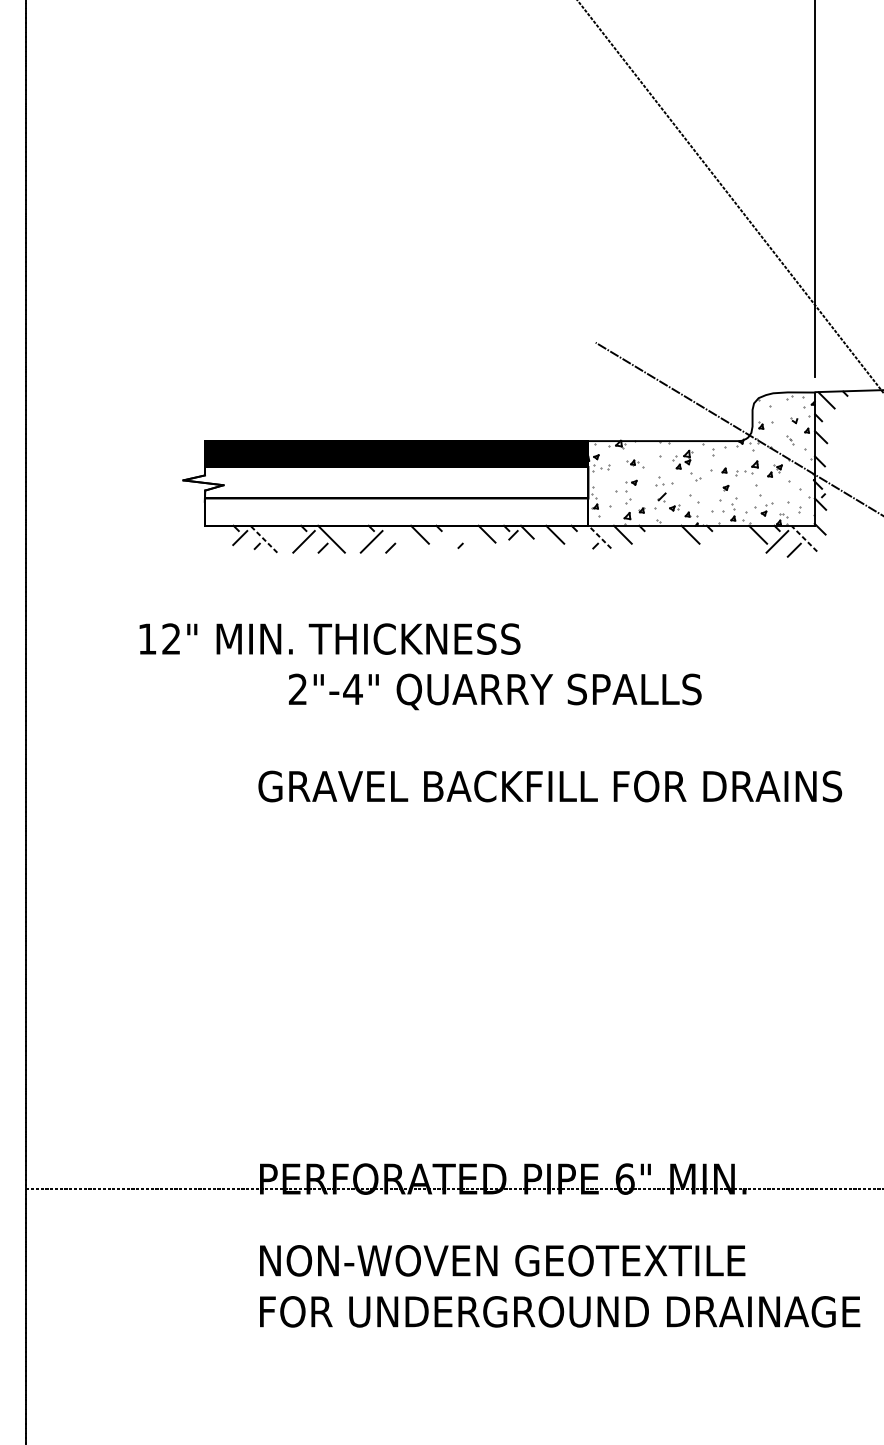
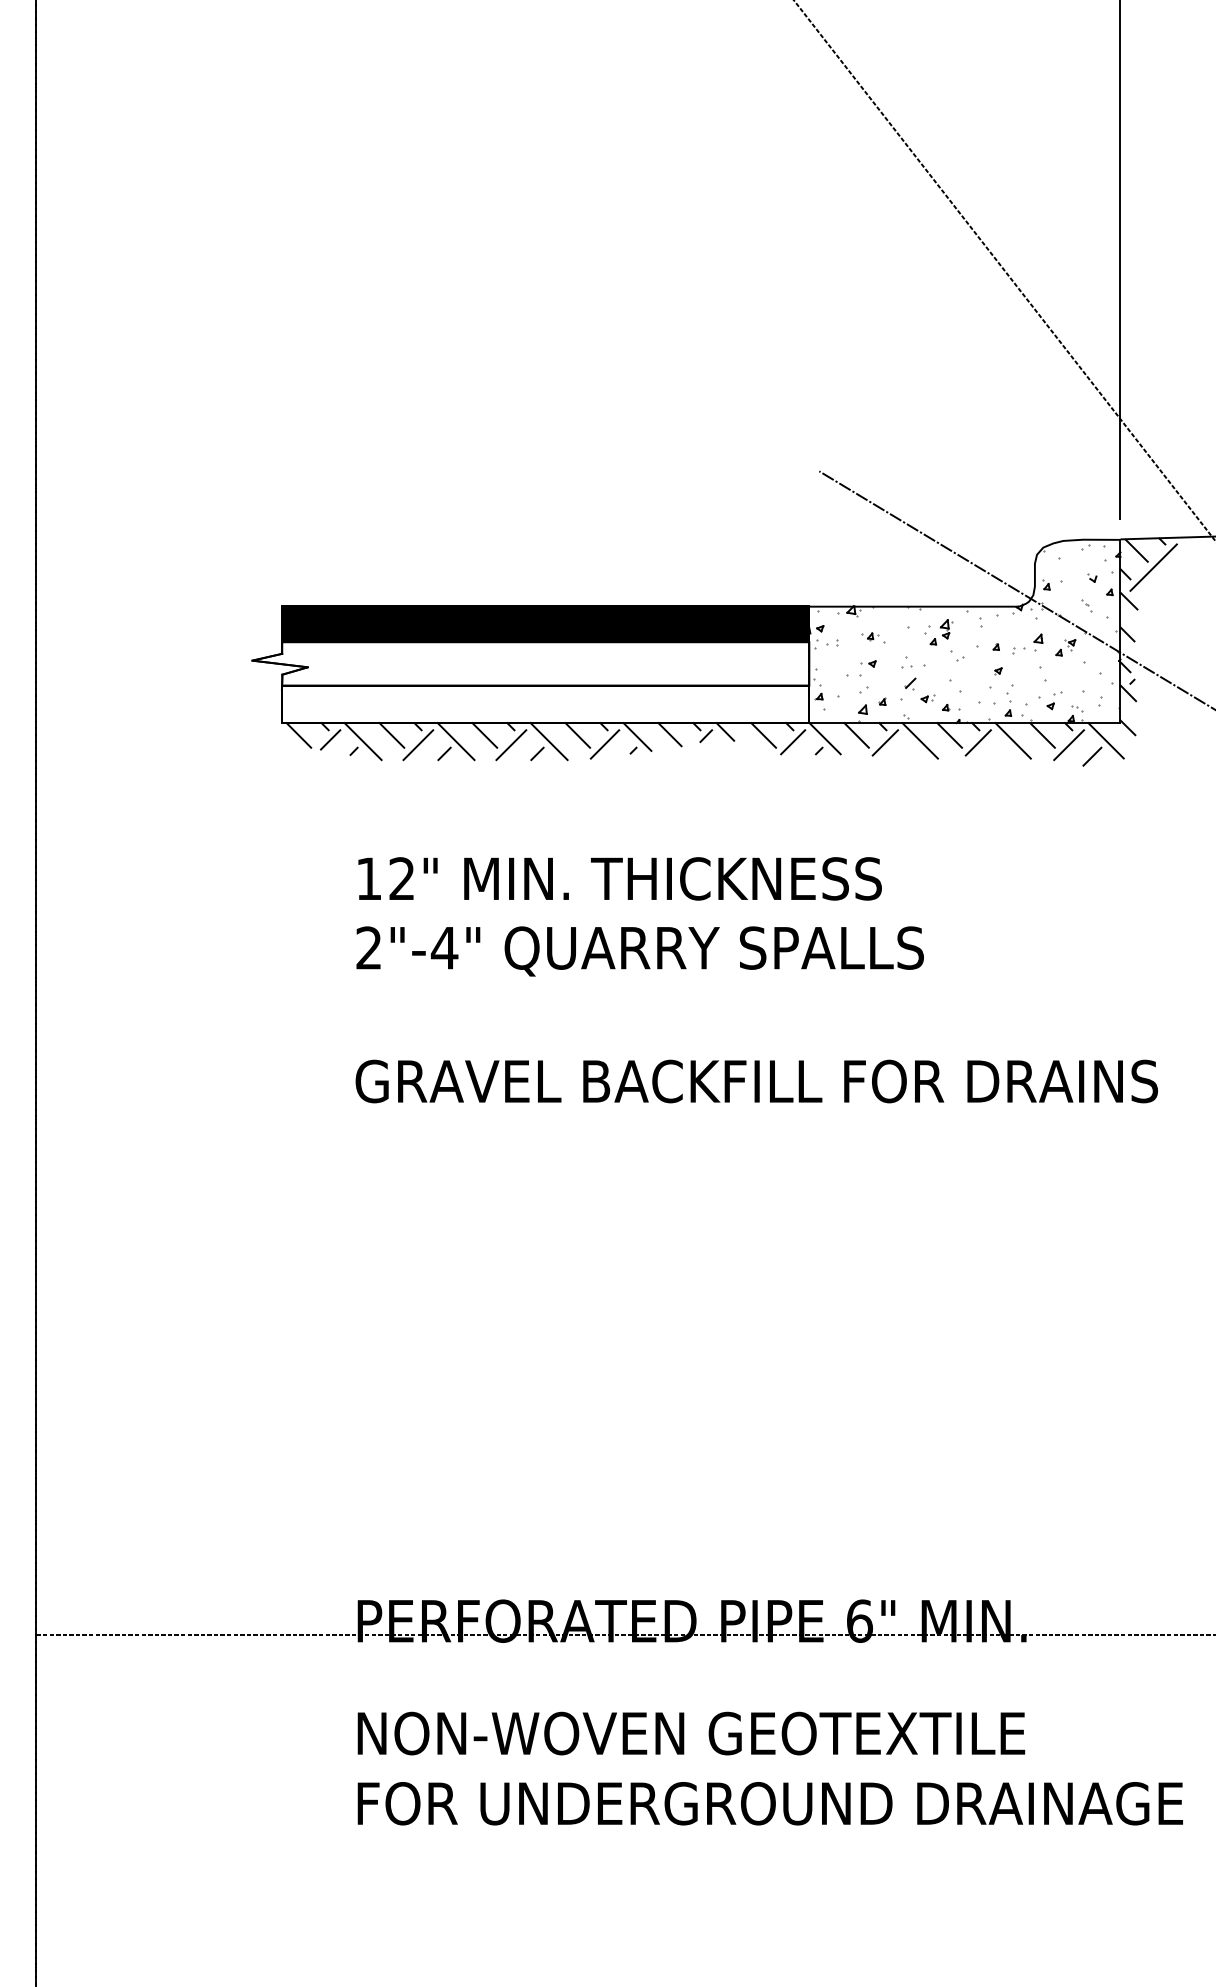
line: (838, 412) -> (1153, 567), added
line: (216, 534) -> (298, 735), added
line: (284, 534) -> (391, 735), added
line: (352, 534) -> (484, 735), added
line: (463, 535) -> (637, 736), added
line: (599, 537) -> (824, 738), dashed -> solid
line: (668, 538) -> (919, 740), added
line: (736, 538) -> (1012, 740), added
line: (803, 538) -> (1105, 740), dashed -> solid
line: (263, 539) -> (362, 741), dashed -> solid
line: (398, 539) -> (548, 741), added
line: (576, 539) -> (793, 742), added
line: (643, 539) -> (885, 742), added
line: (710, 539) -> (977, 742), added
line: (439, 541) -> (604, 744), added
text: (329, 638) -> (619, 878), moved
text: (494, 691) -> (639, 951), moved

